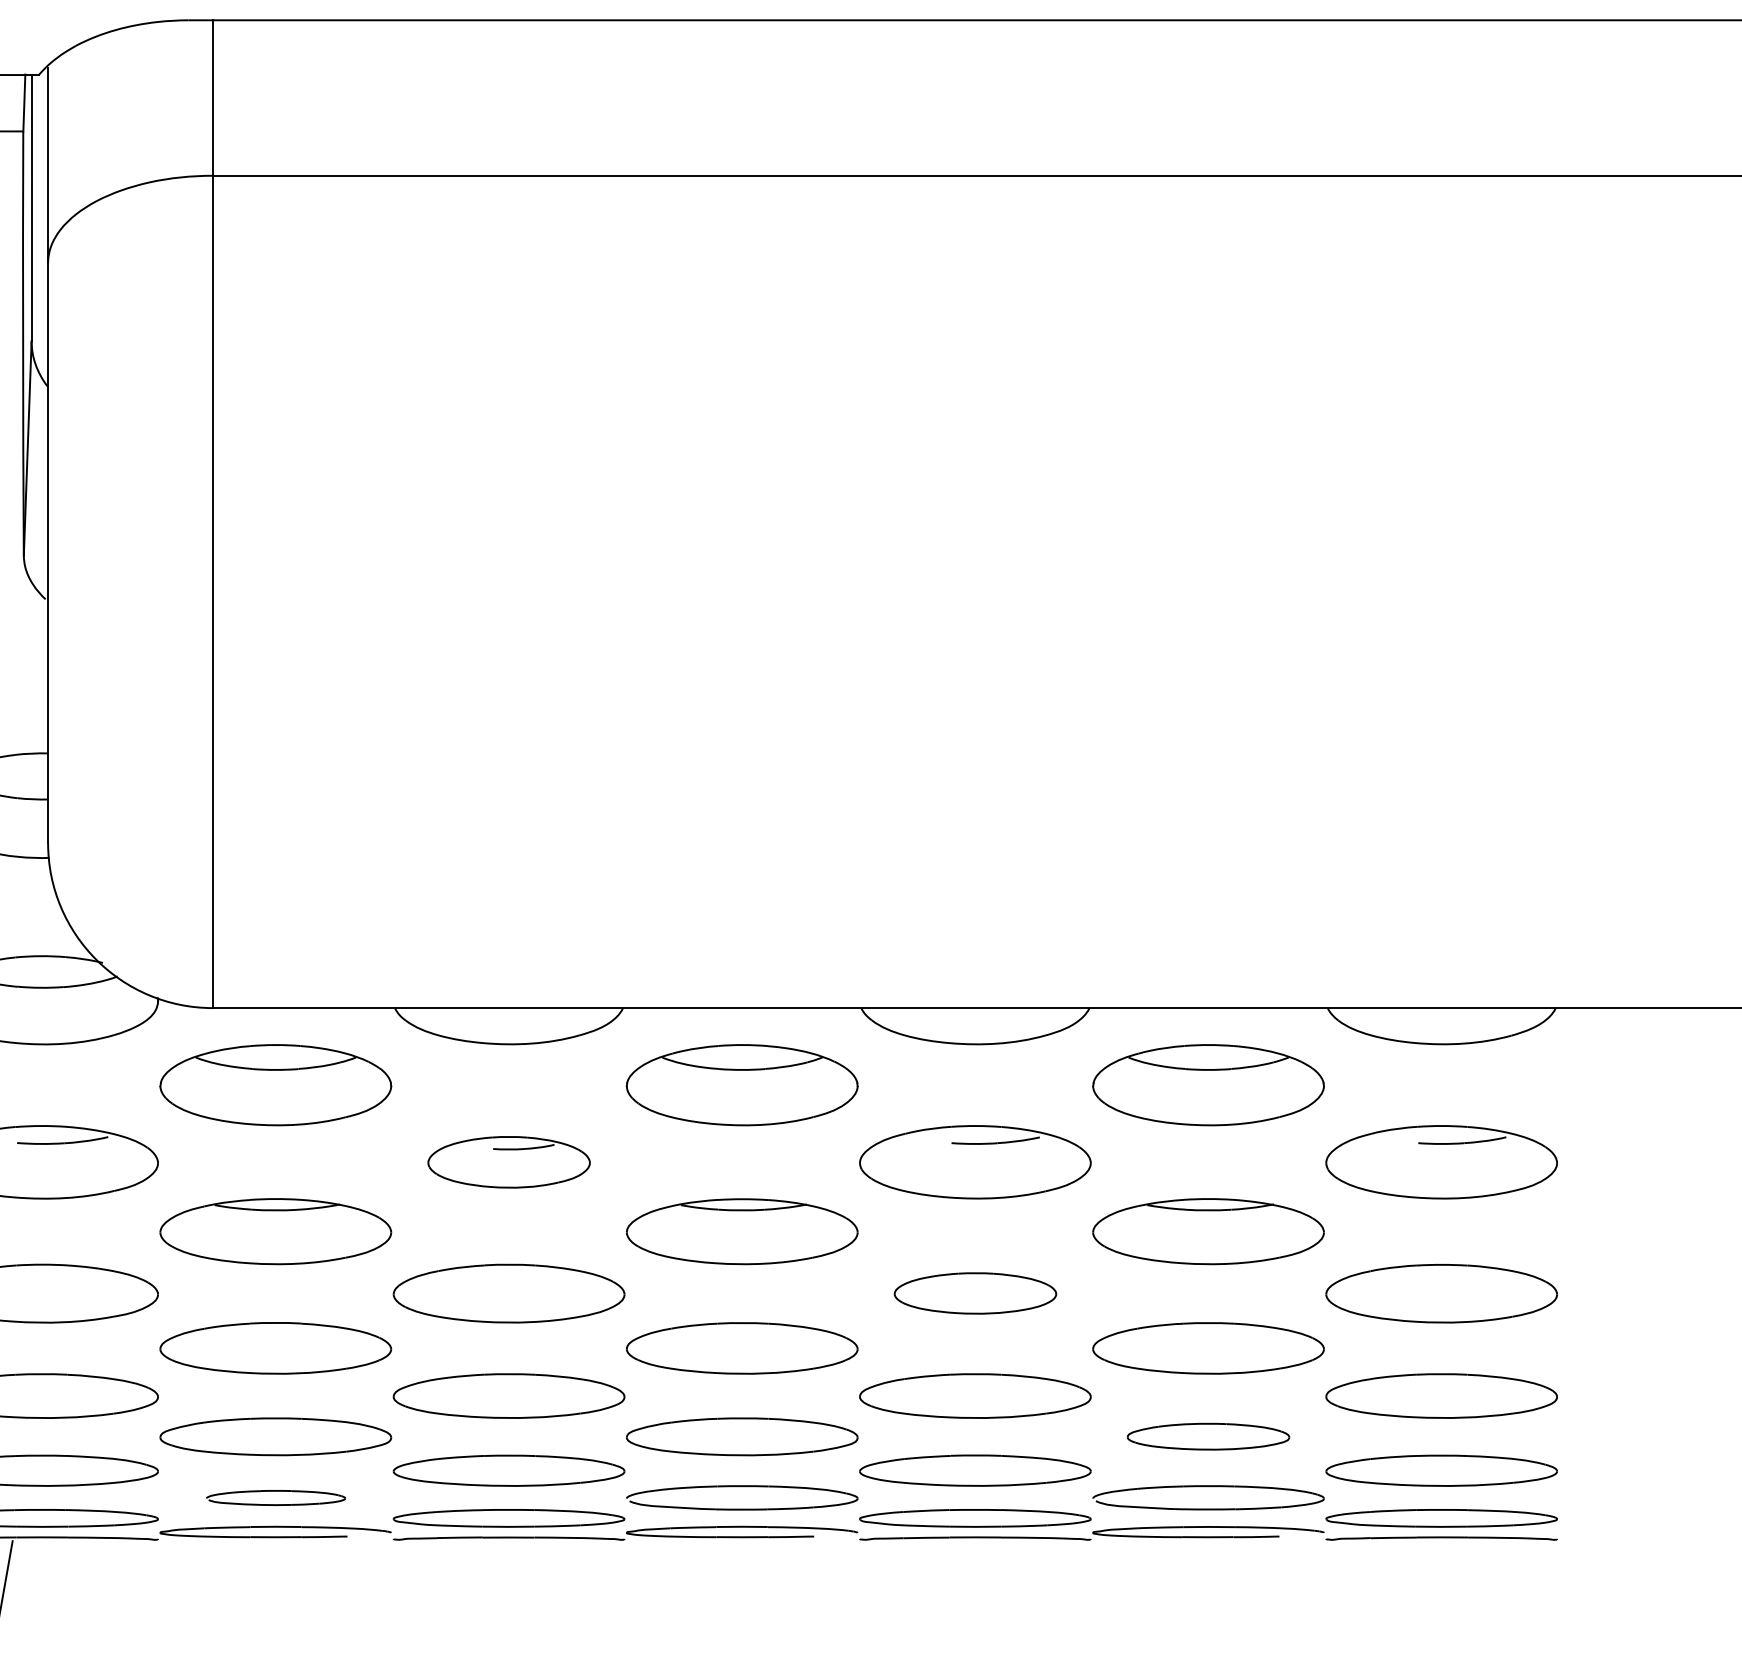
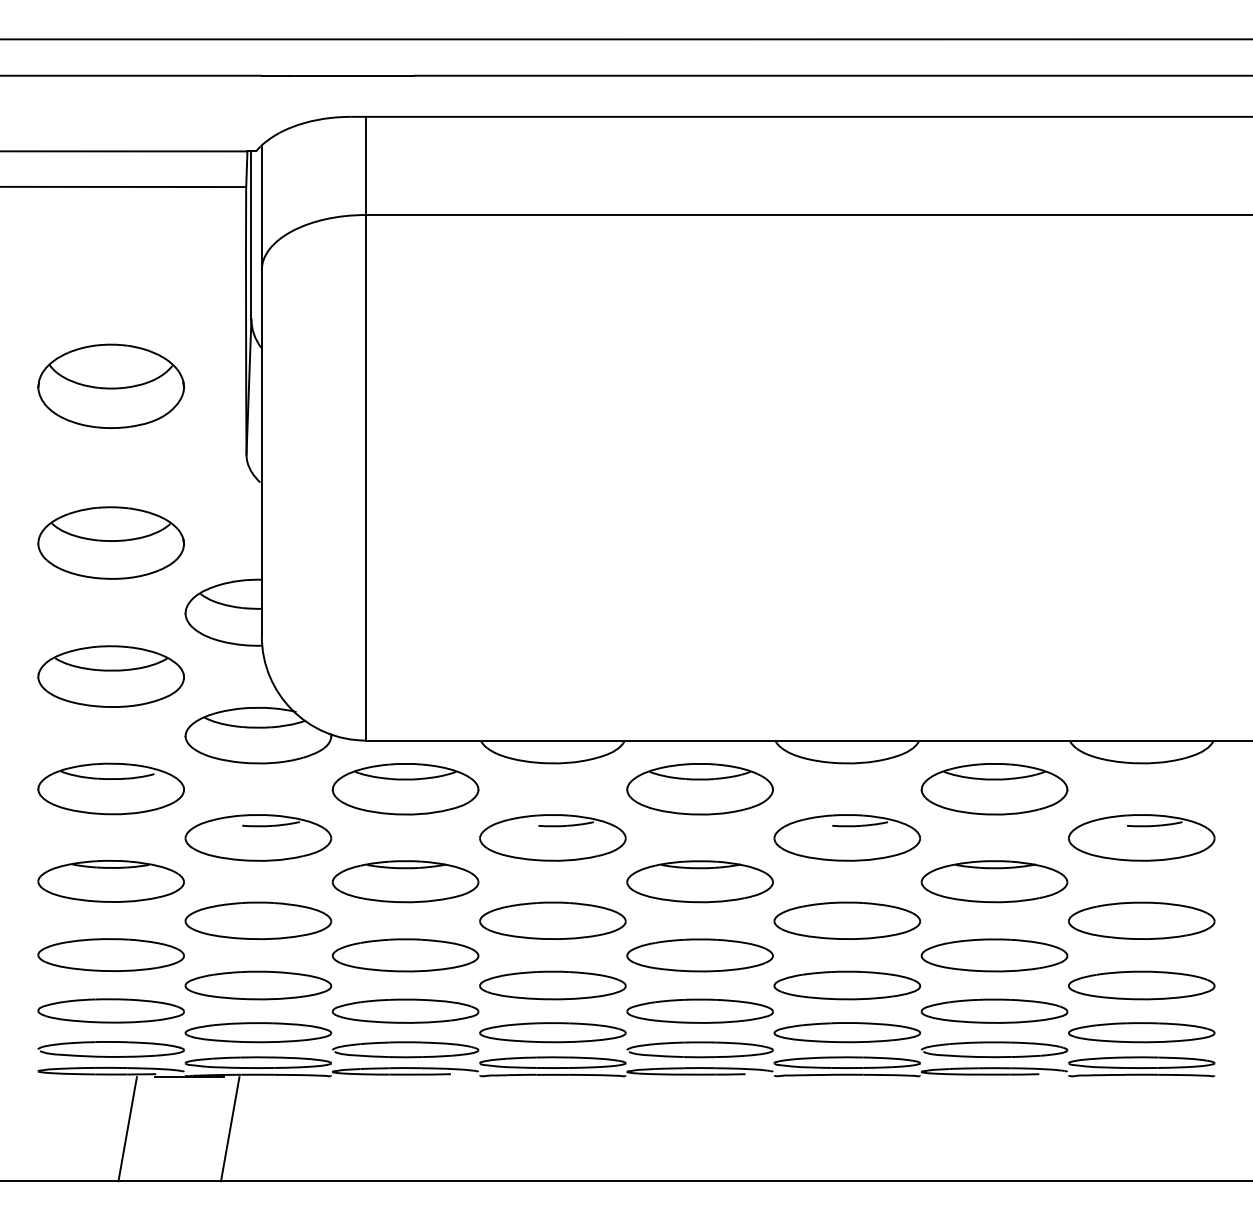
part: (508, 1161) -> (552, 837), size x1.43
part: (975, 1293) -> (847, 920), size x1.43
part: (1208, 1435) -> (994, 1010), size x1.43
part: (275, 1497) -> (405, 1049), size x1.67

